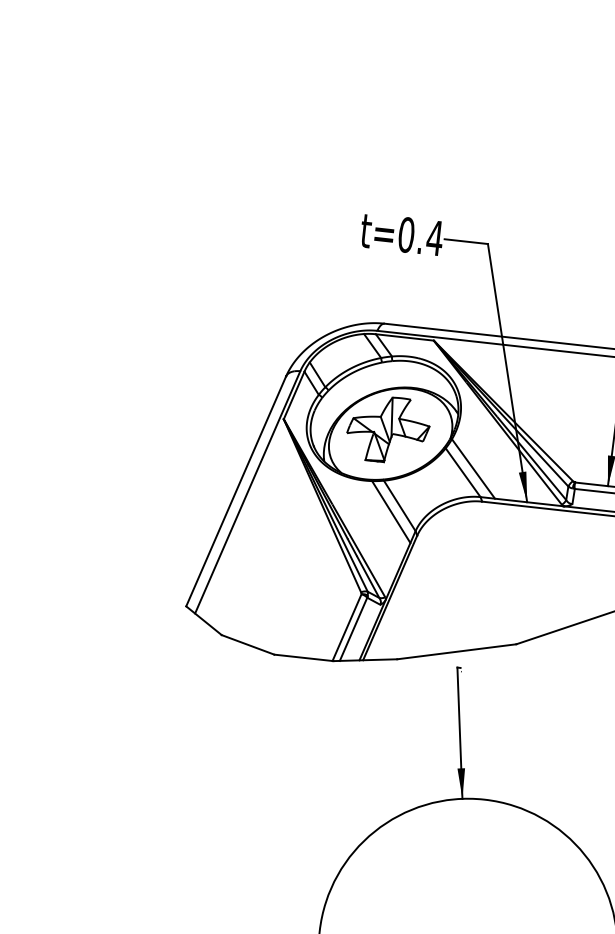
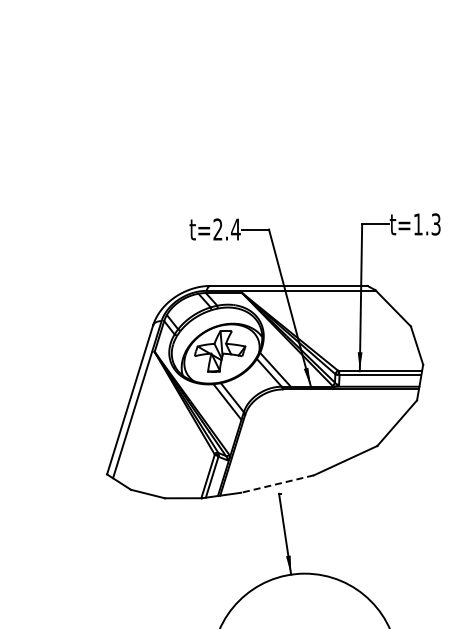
text: (405, 234) -> (217, 229), t=0.4 -> t=2.4
line: (456, 652) -> (277, 484), solid -> dashed

